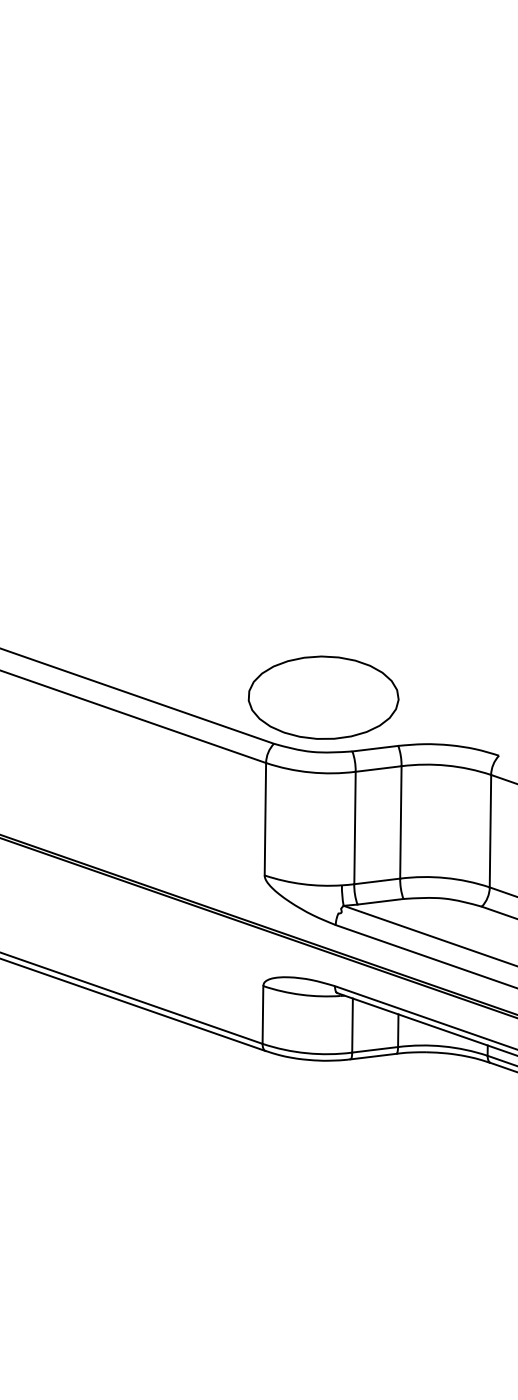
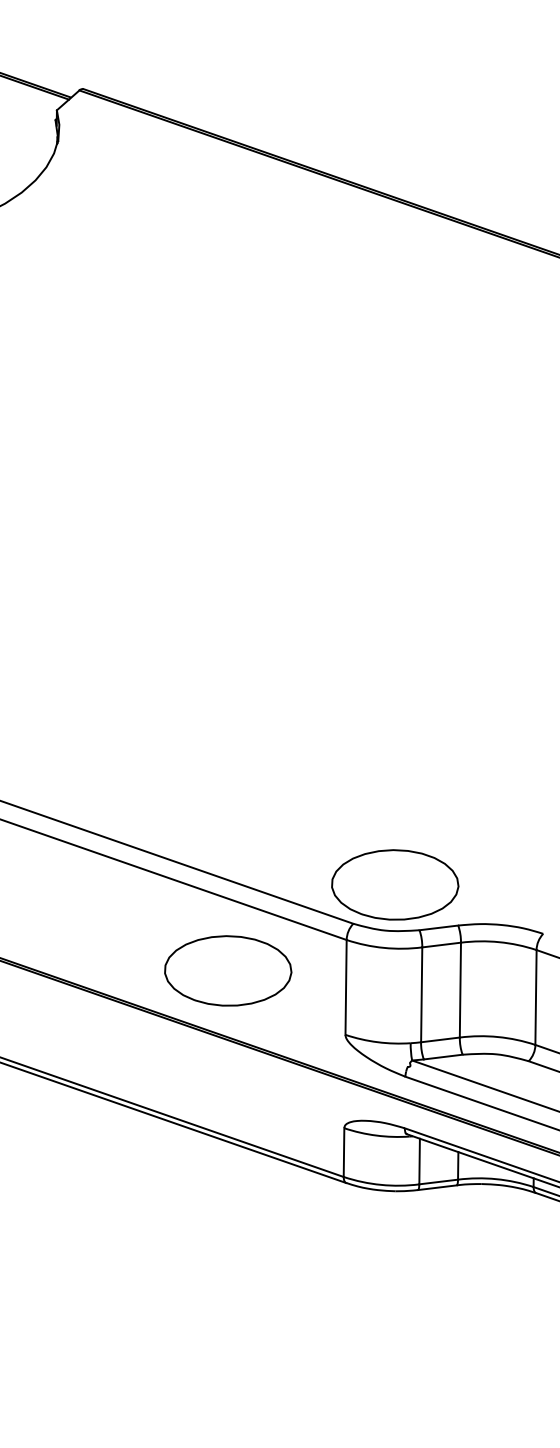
part: (126, 799) -> (228, 970), added

